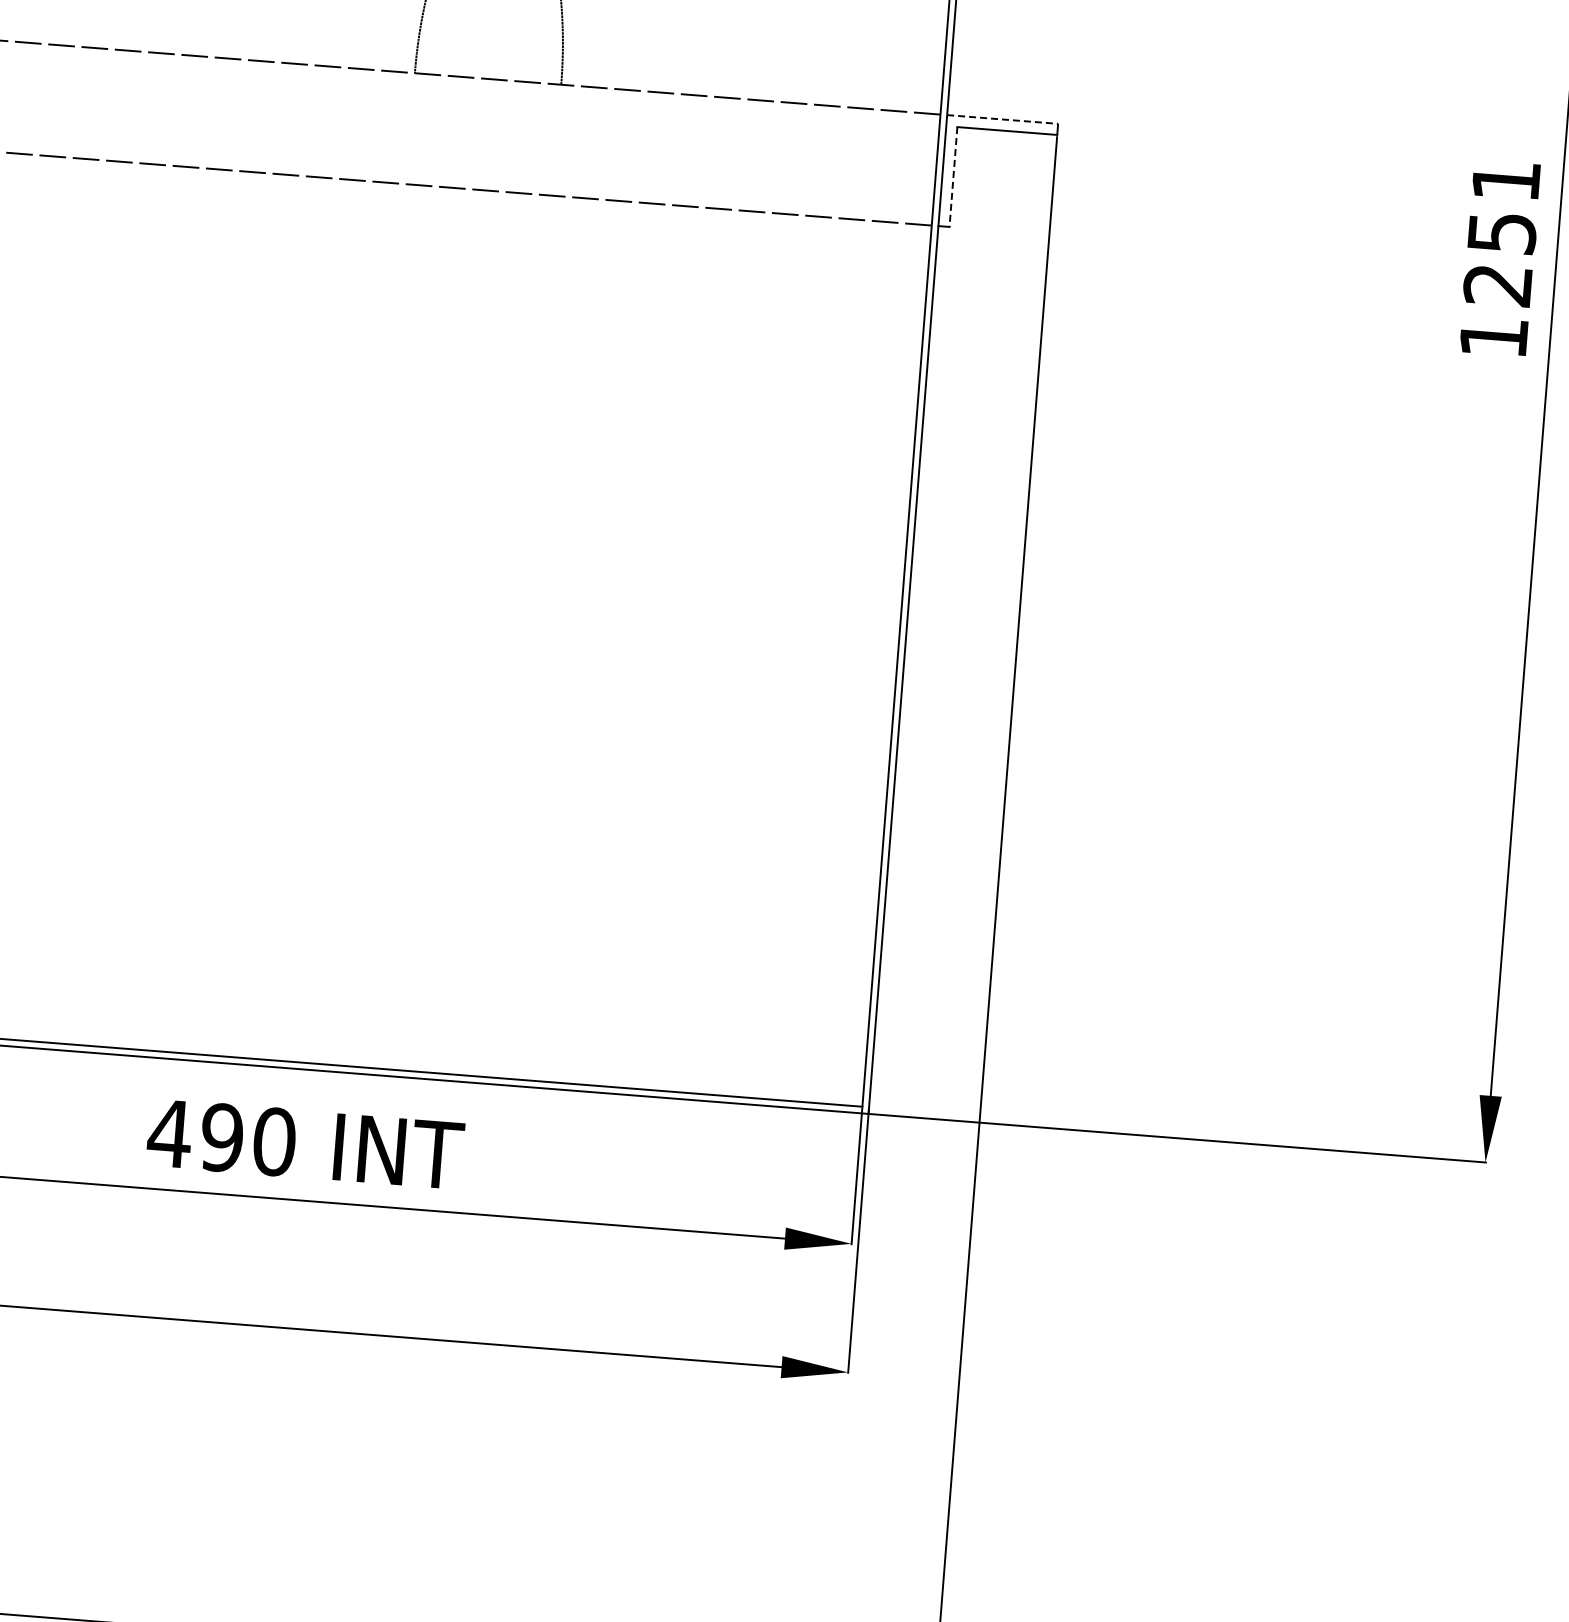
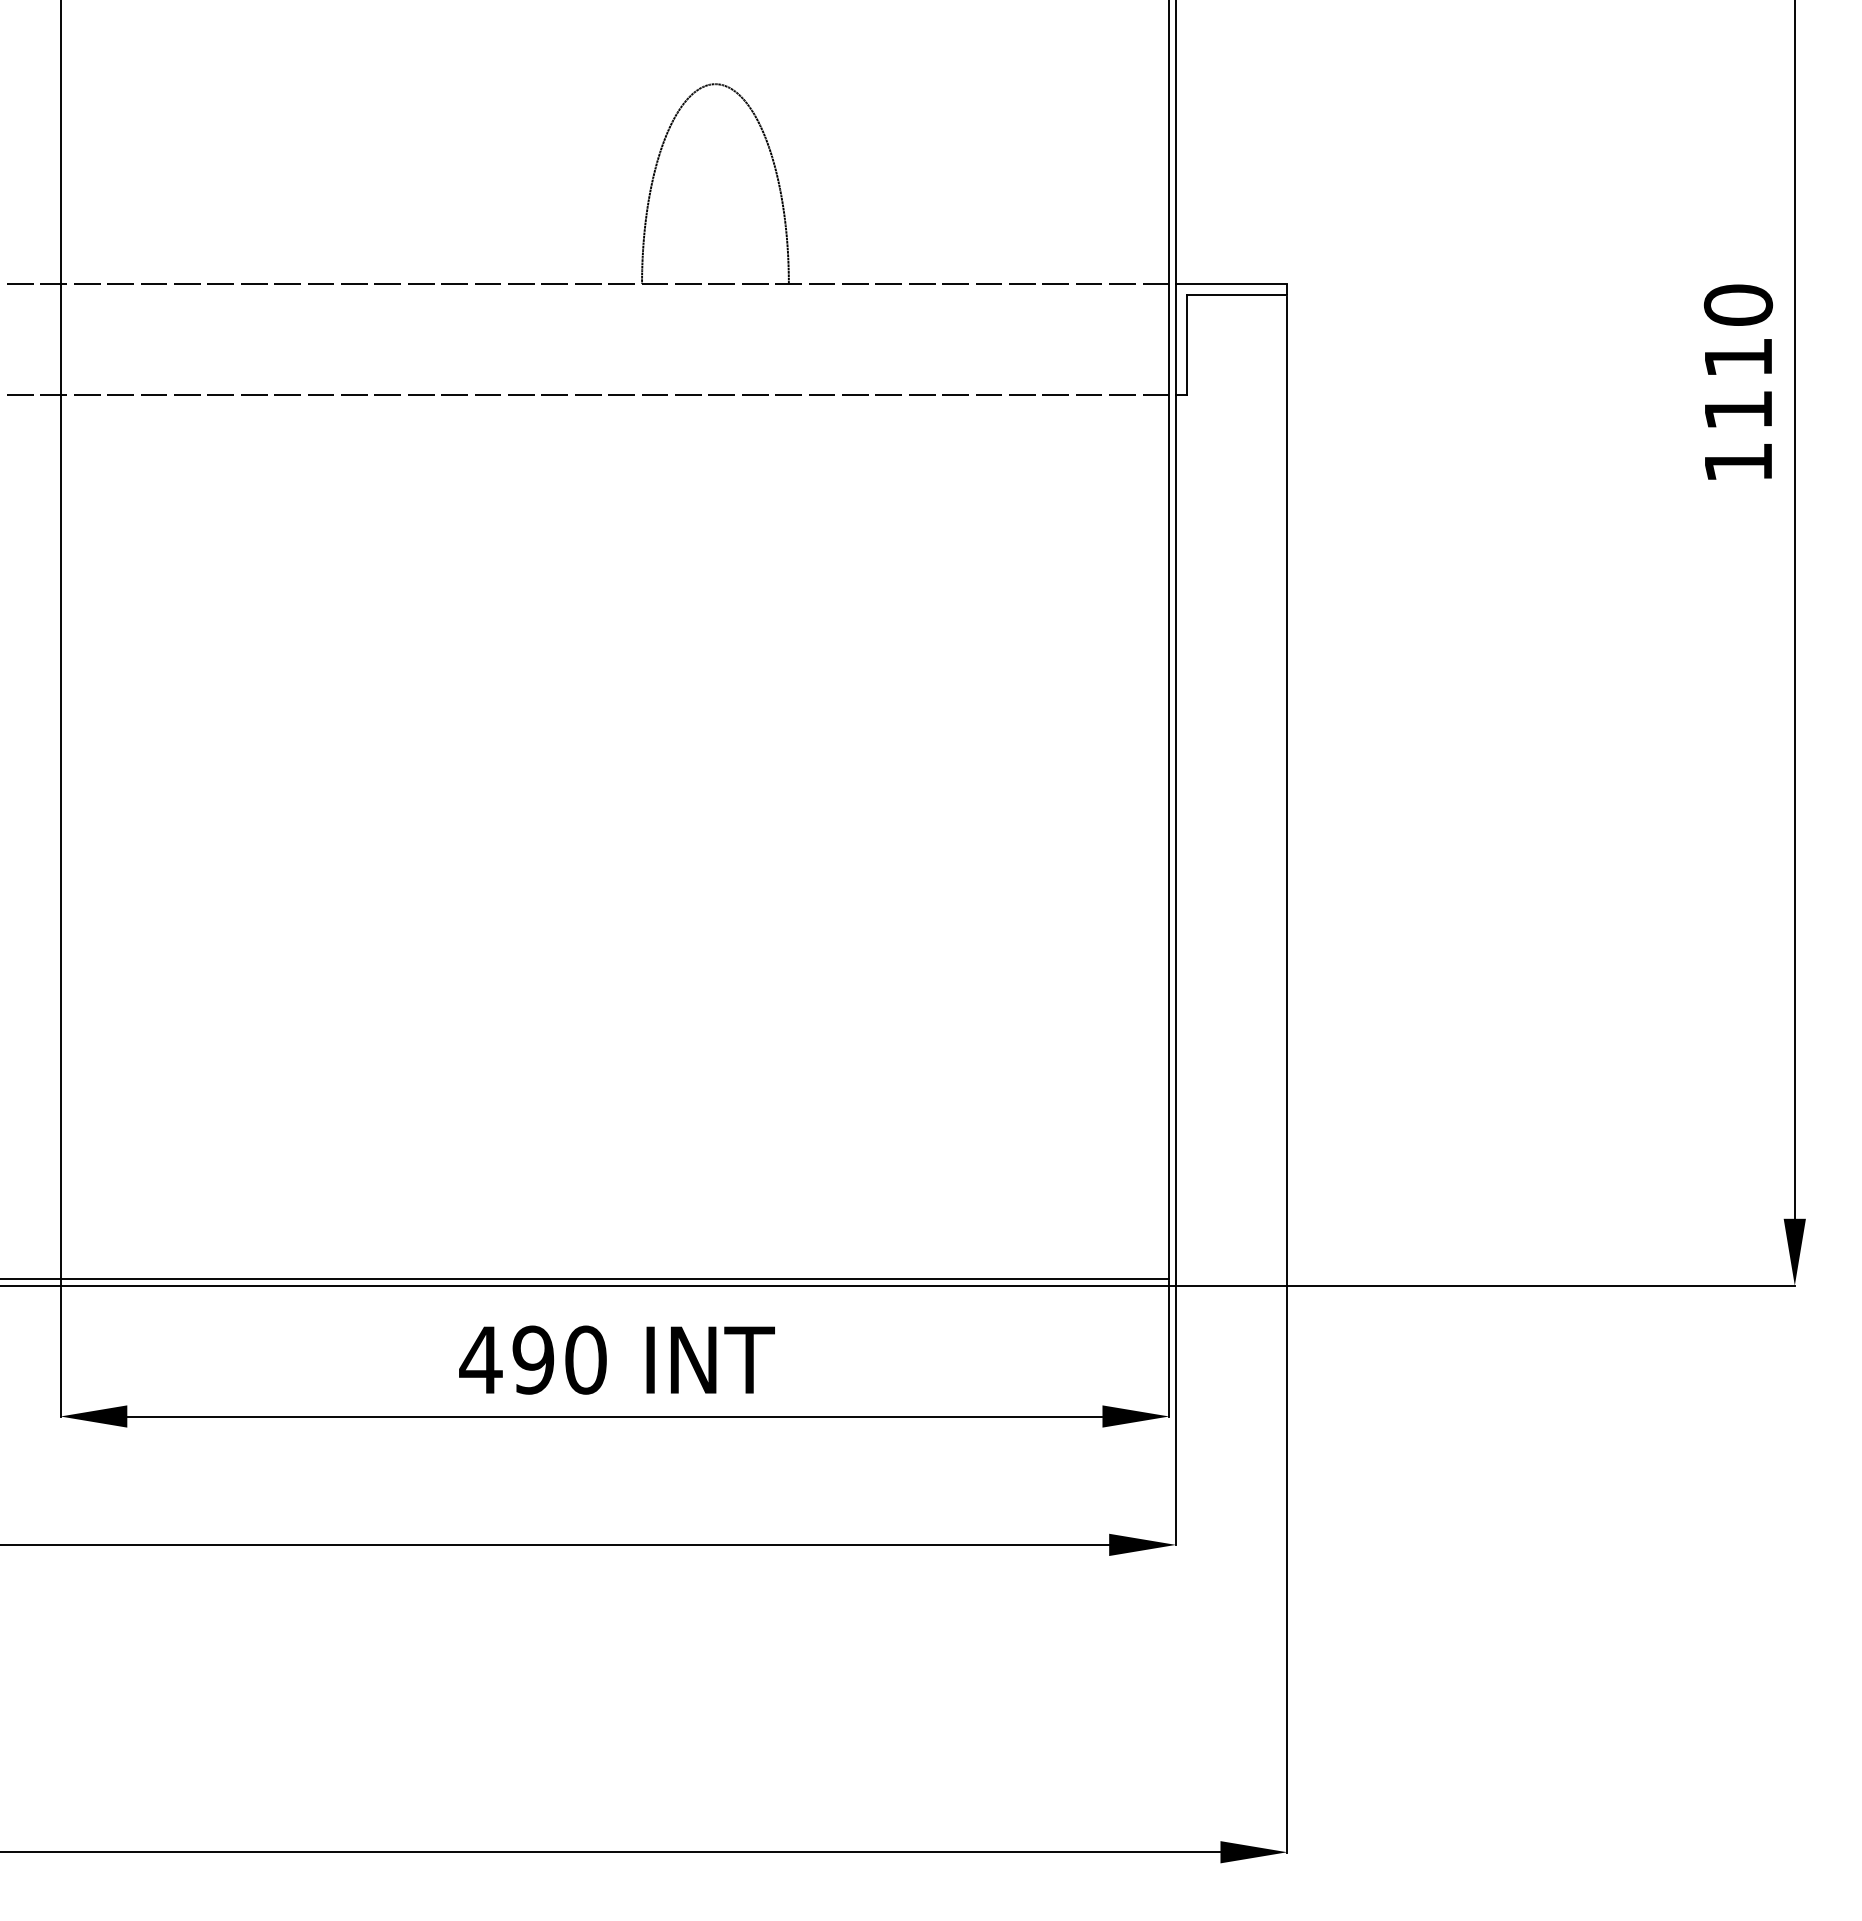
line: (1002, 119) -> (1231, 283), dashed -> solid
line: (953, 177) -> (1187, 345), dashed -> solid
text: (1502, 232) -> (1738, 357), 1251 -> 1110

